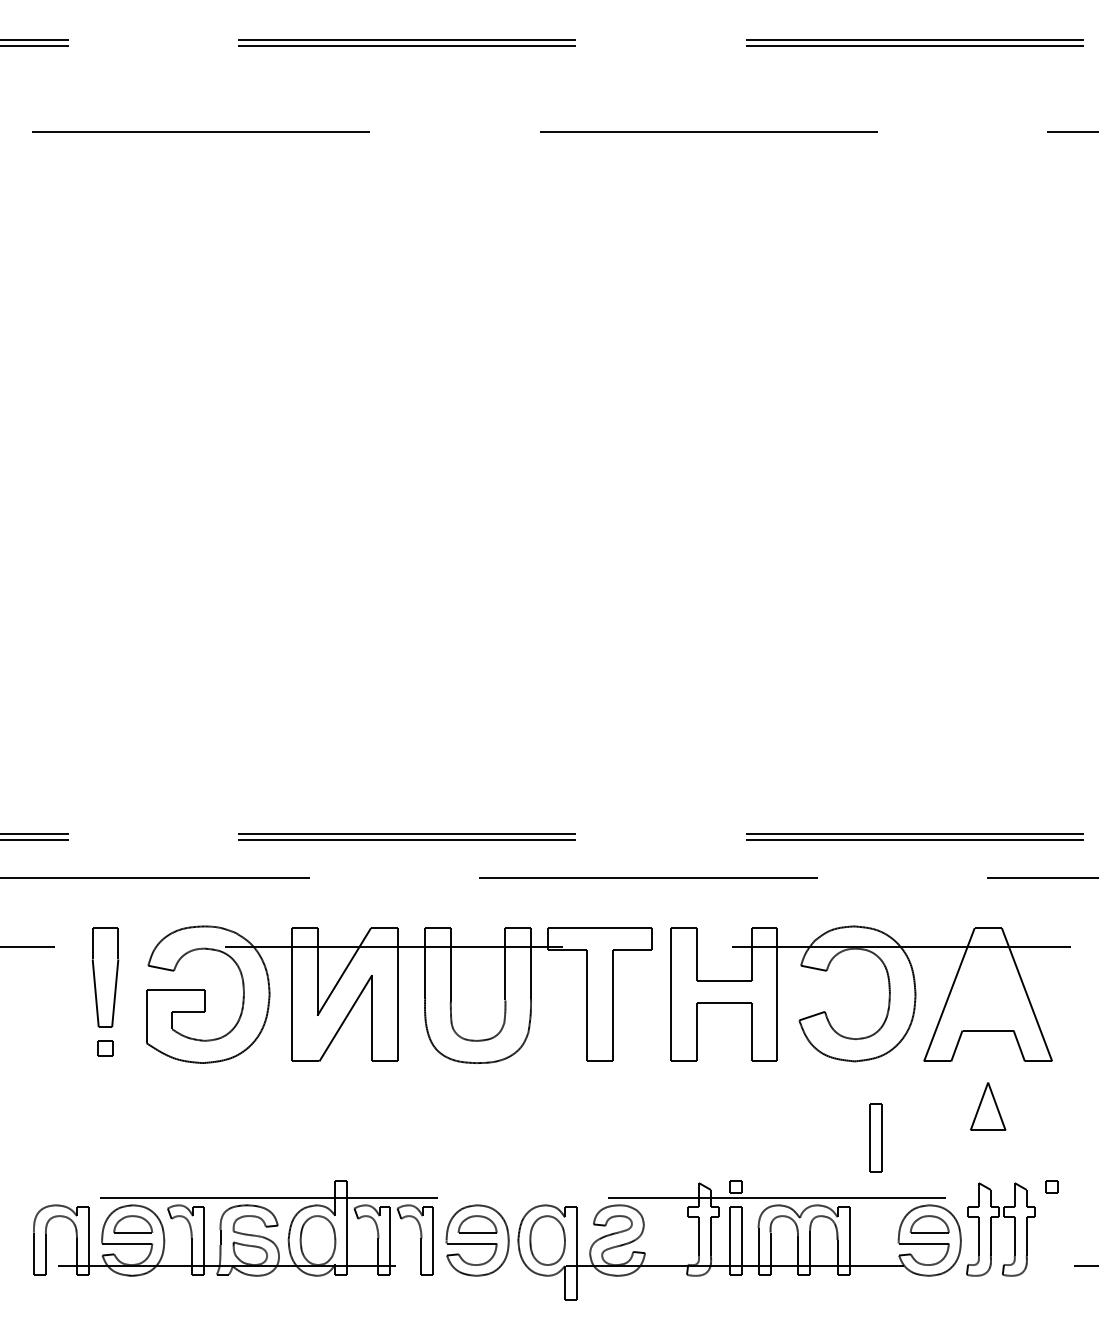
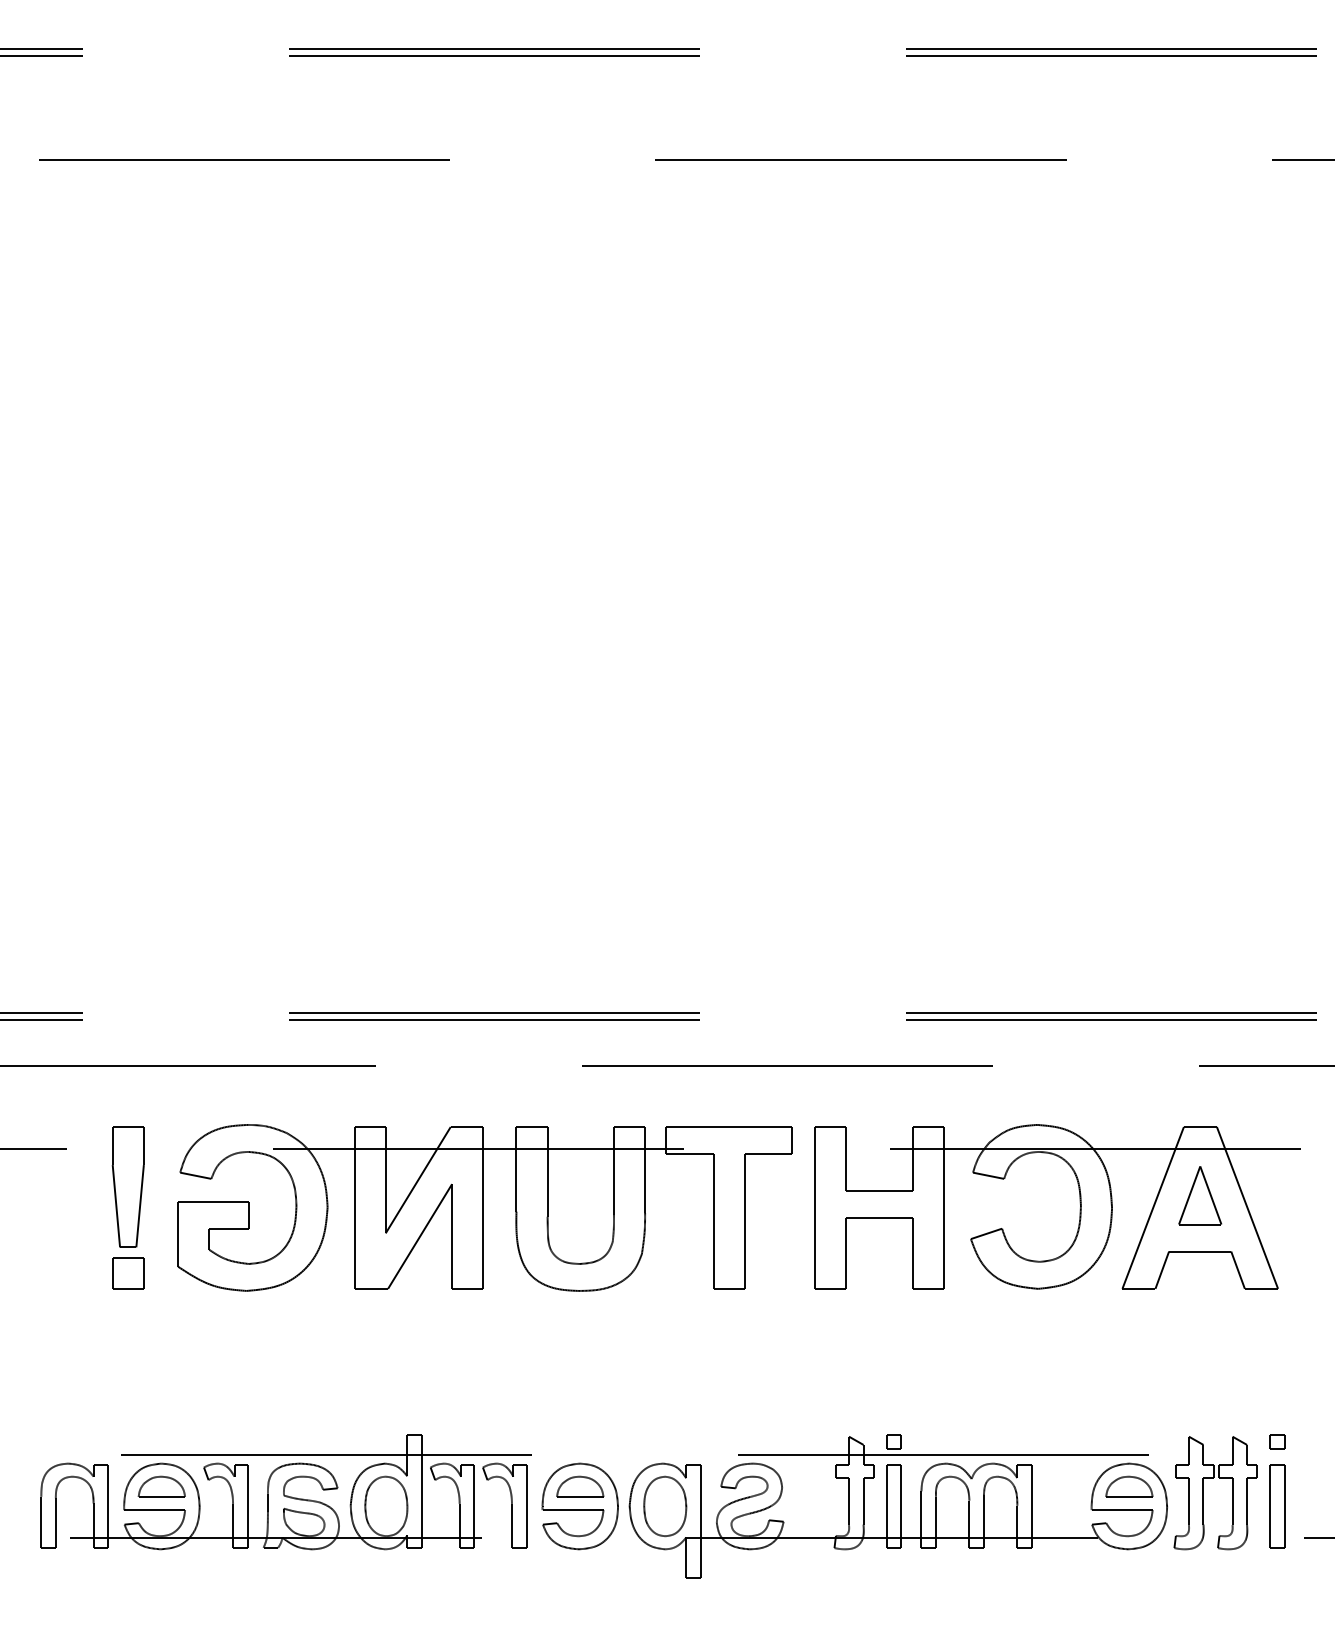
part: (105, 1048) -> (128, 1273), size x1.67
part: (988, 1106) -> (1200, 1195), moved
part: (875, 1137) -> (1277, 1506), moved

